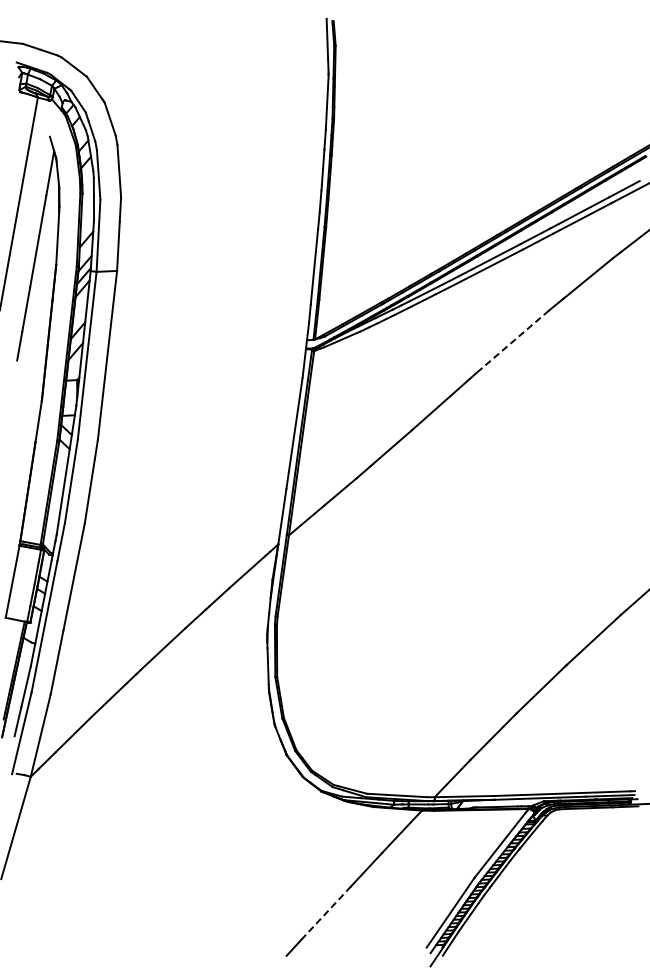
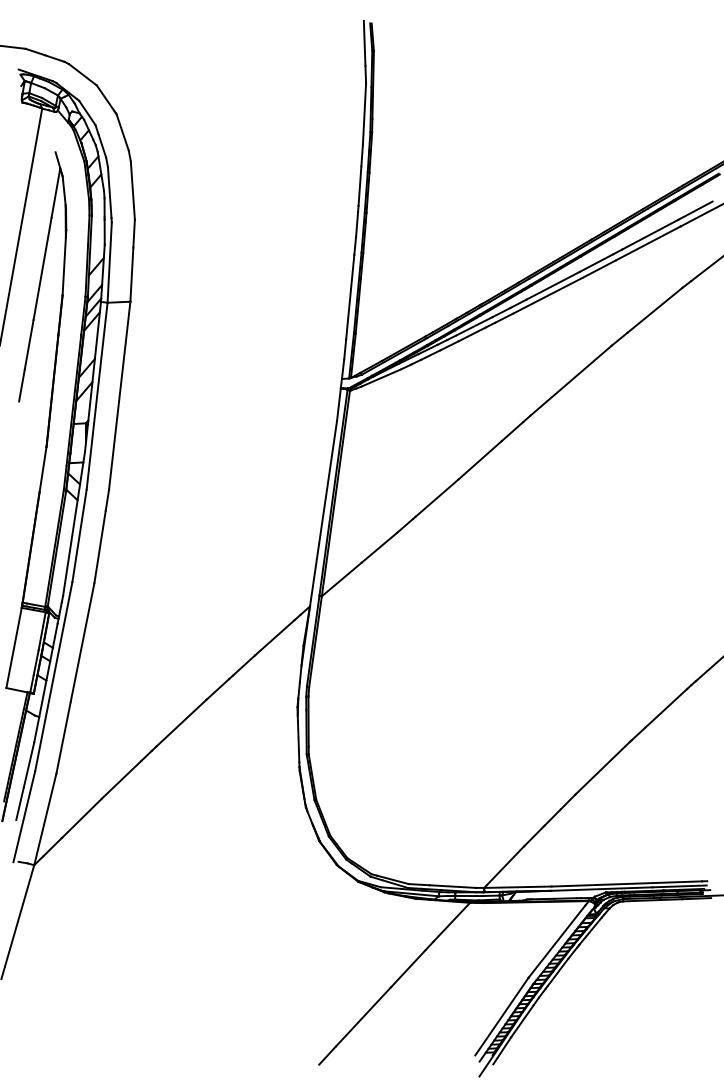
line: (512, 341) -> (570, 380), dashed -> solid
line: (325, 913) -> (362, 1017), dashed -> solid

